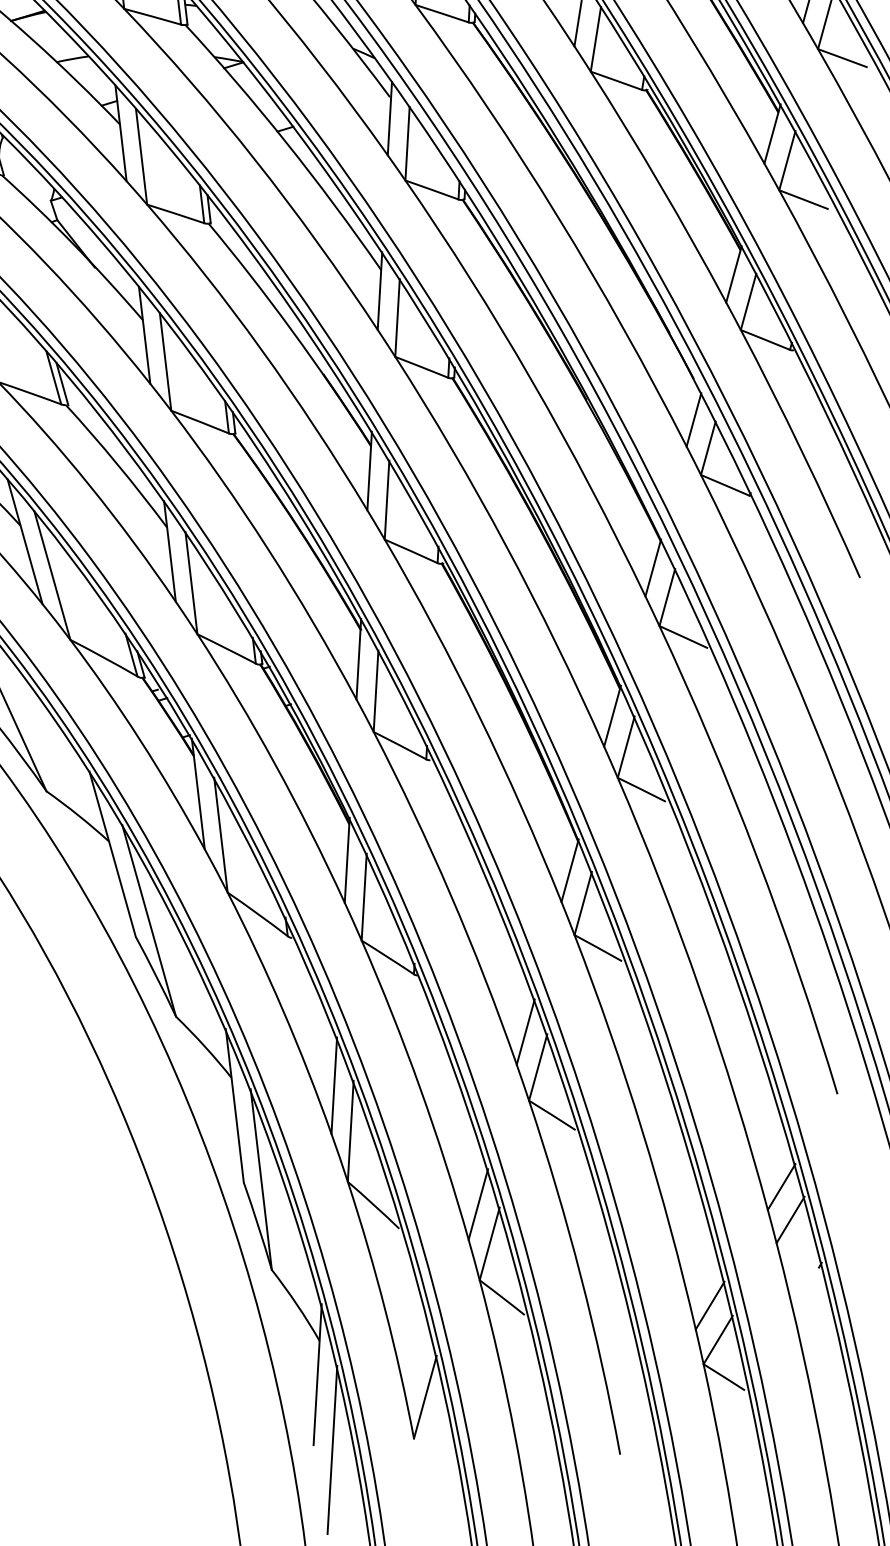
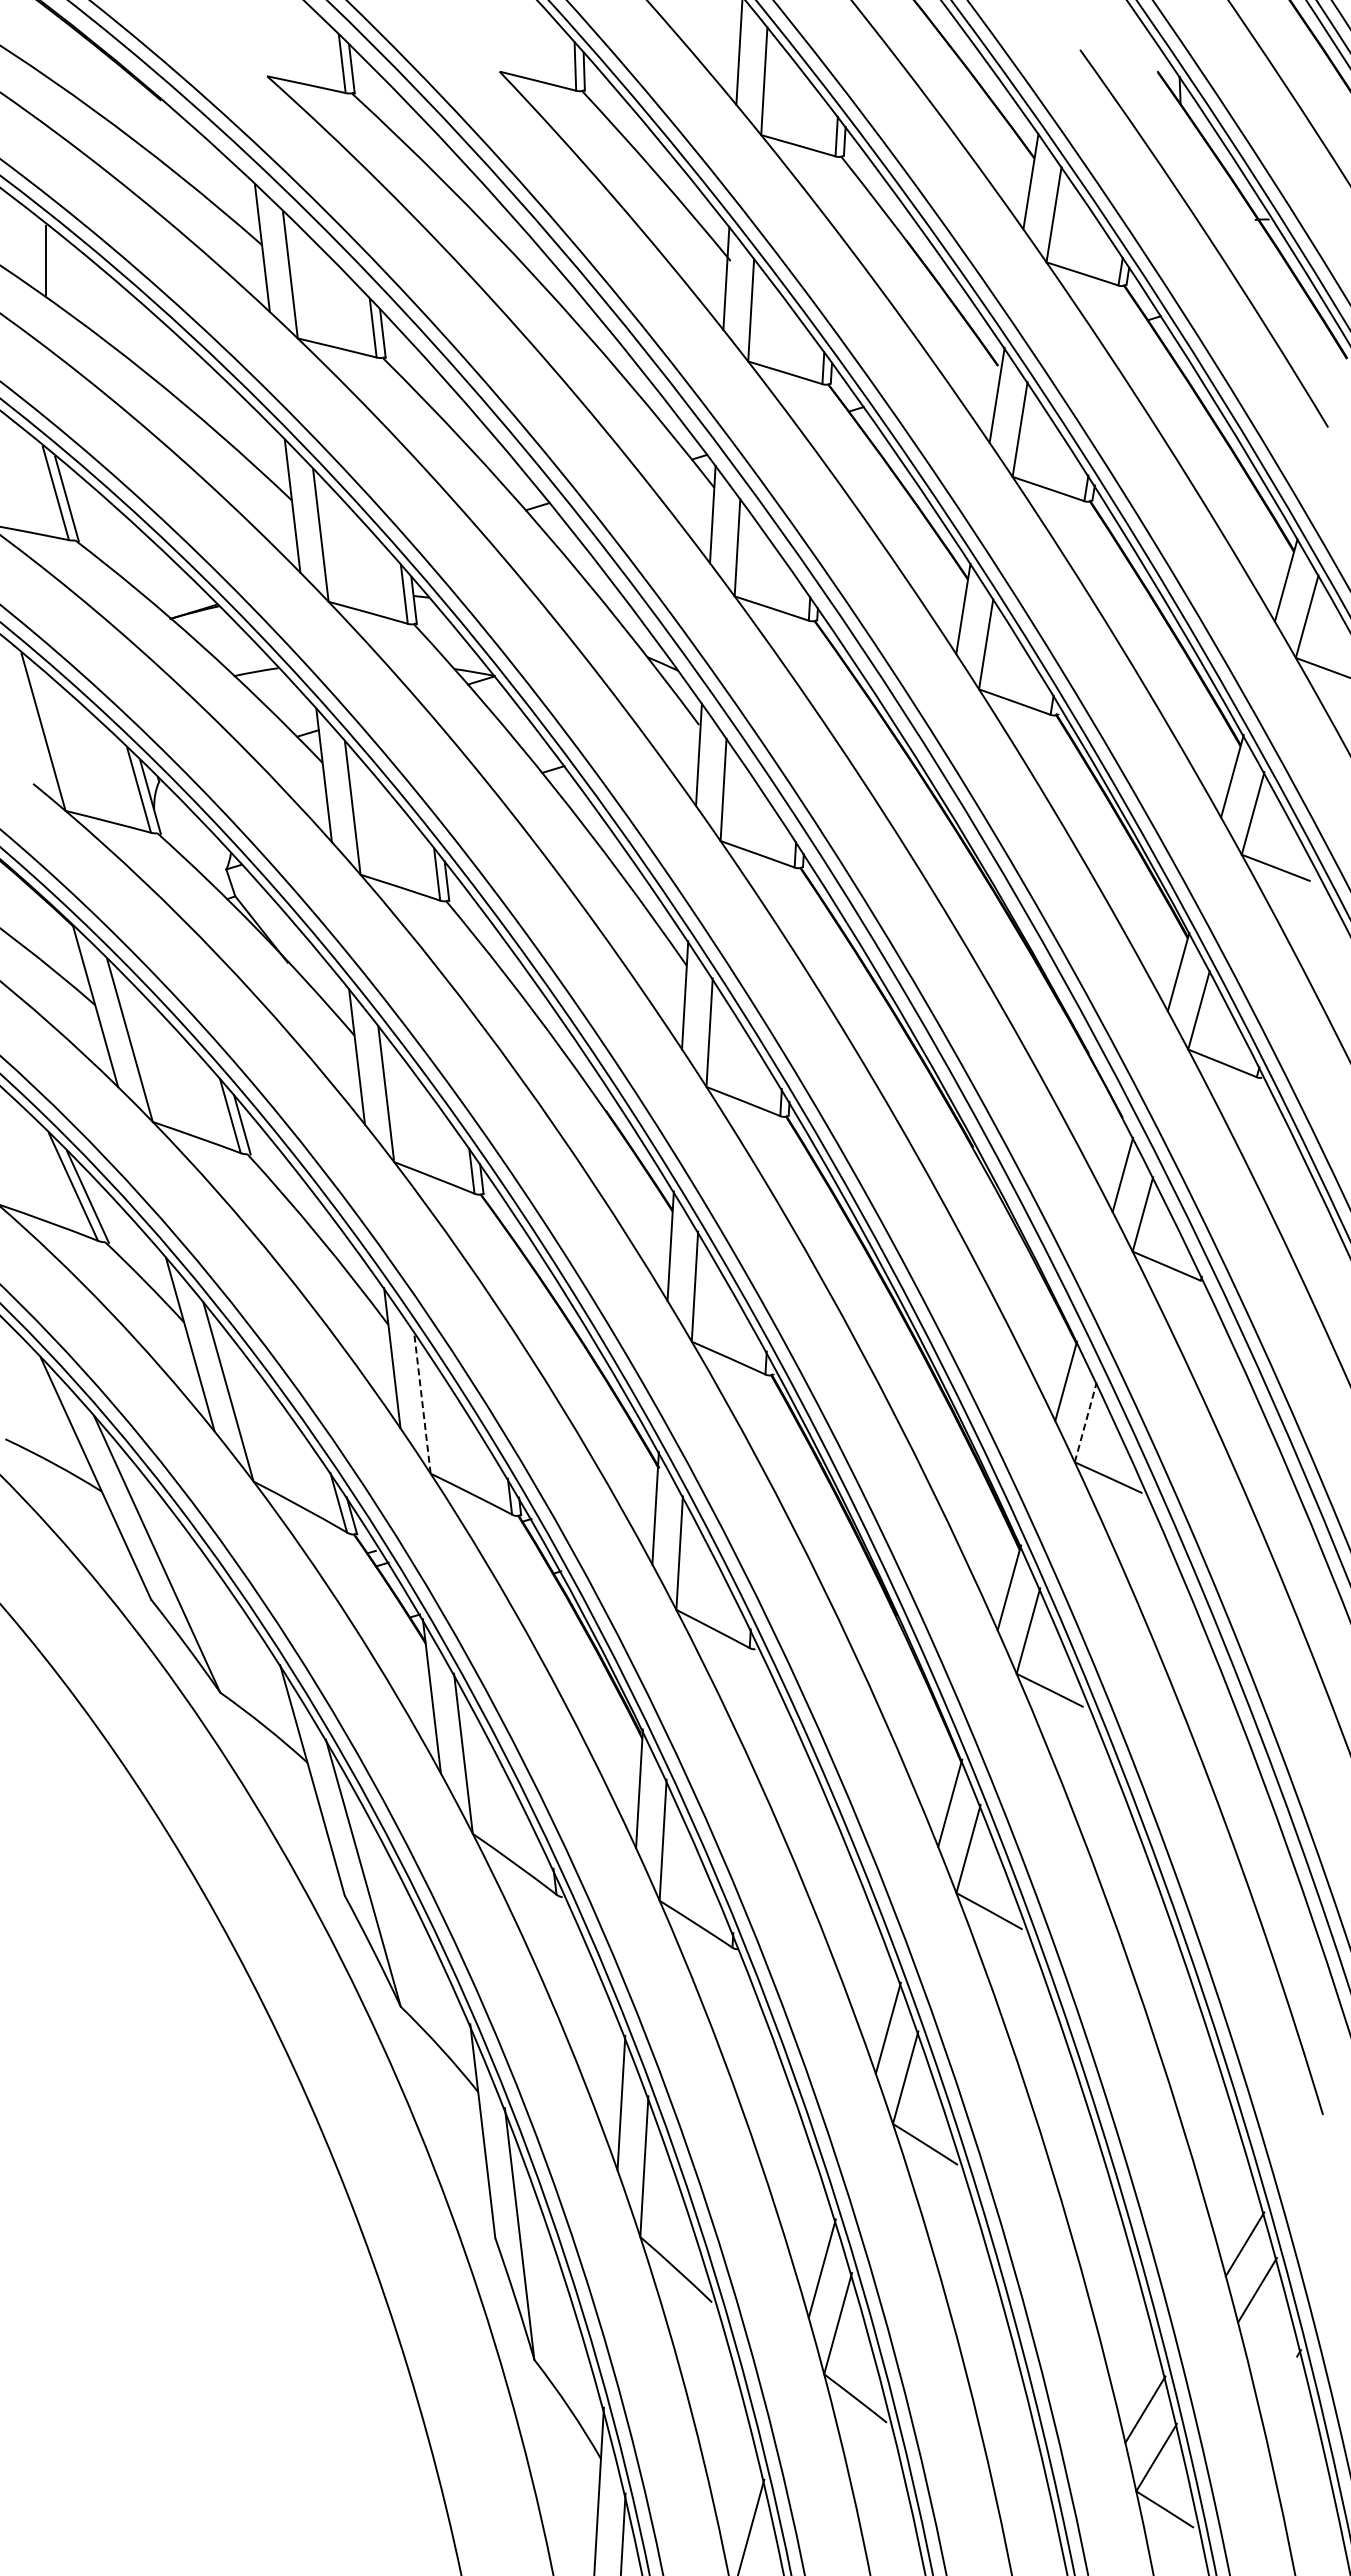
line: (191, 583) -> (422, 1402), solid -> dashed
line: (667, 596) -> (1085, 1421), solid -> dashed

